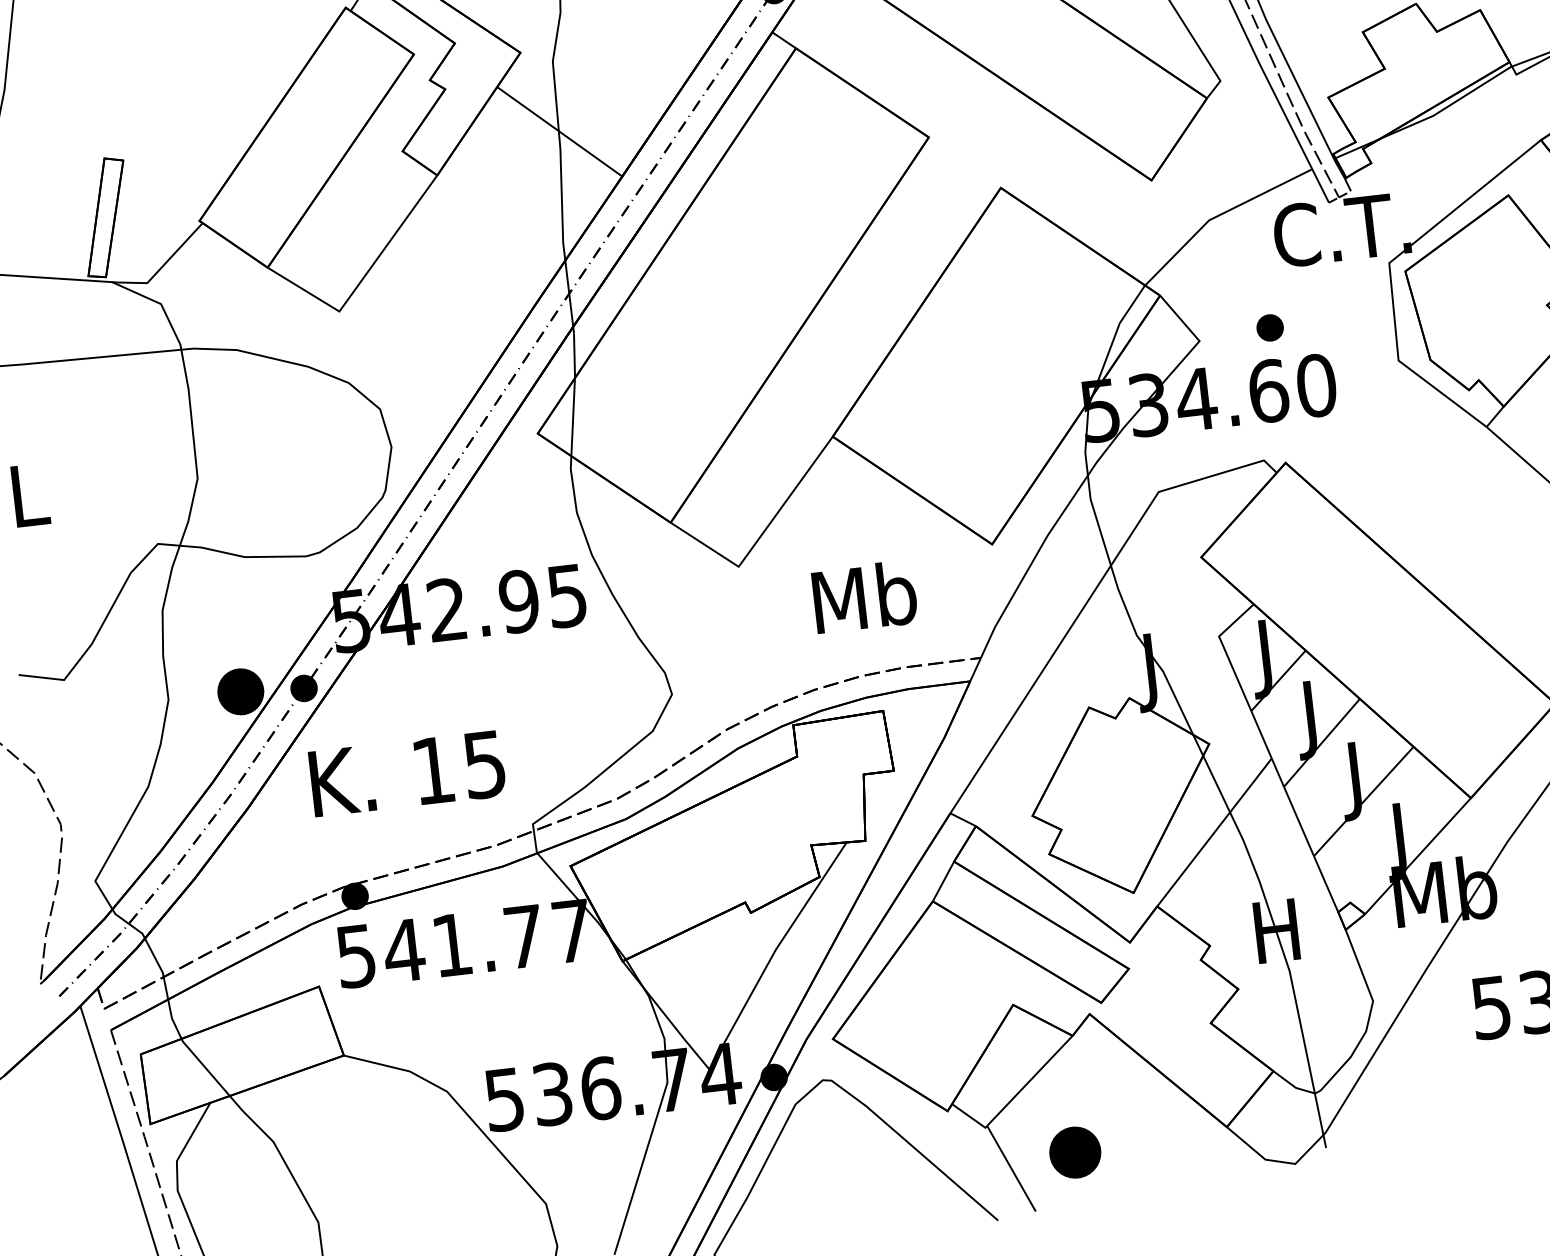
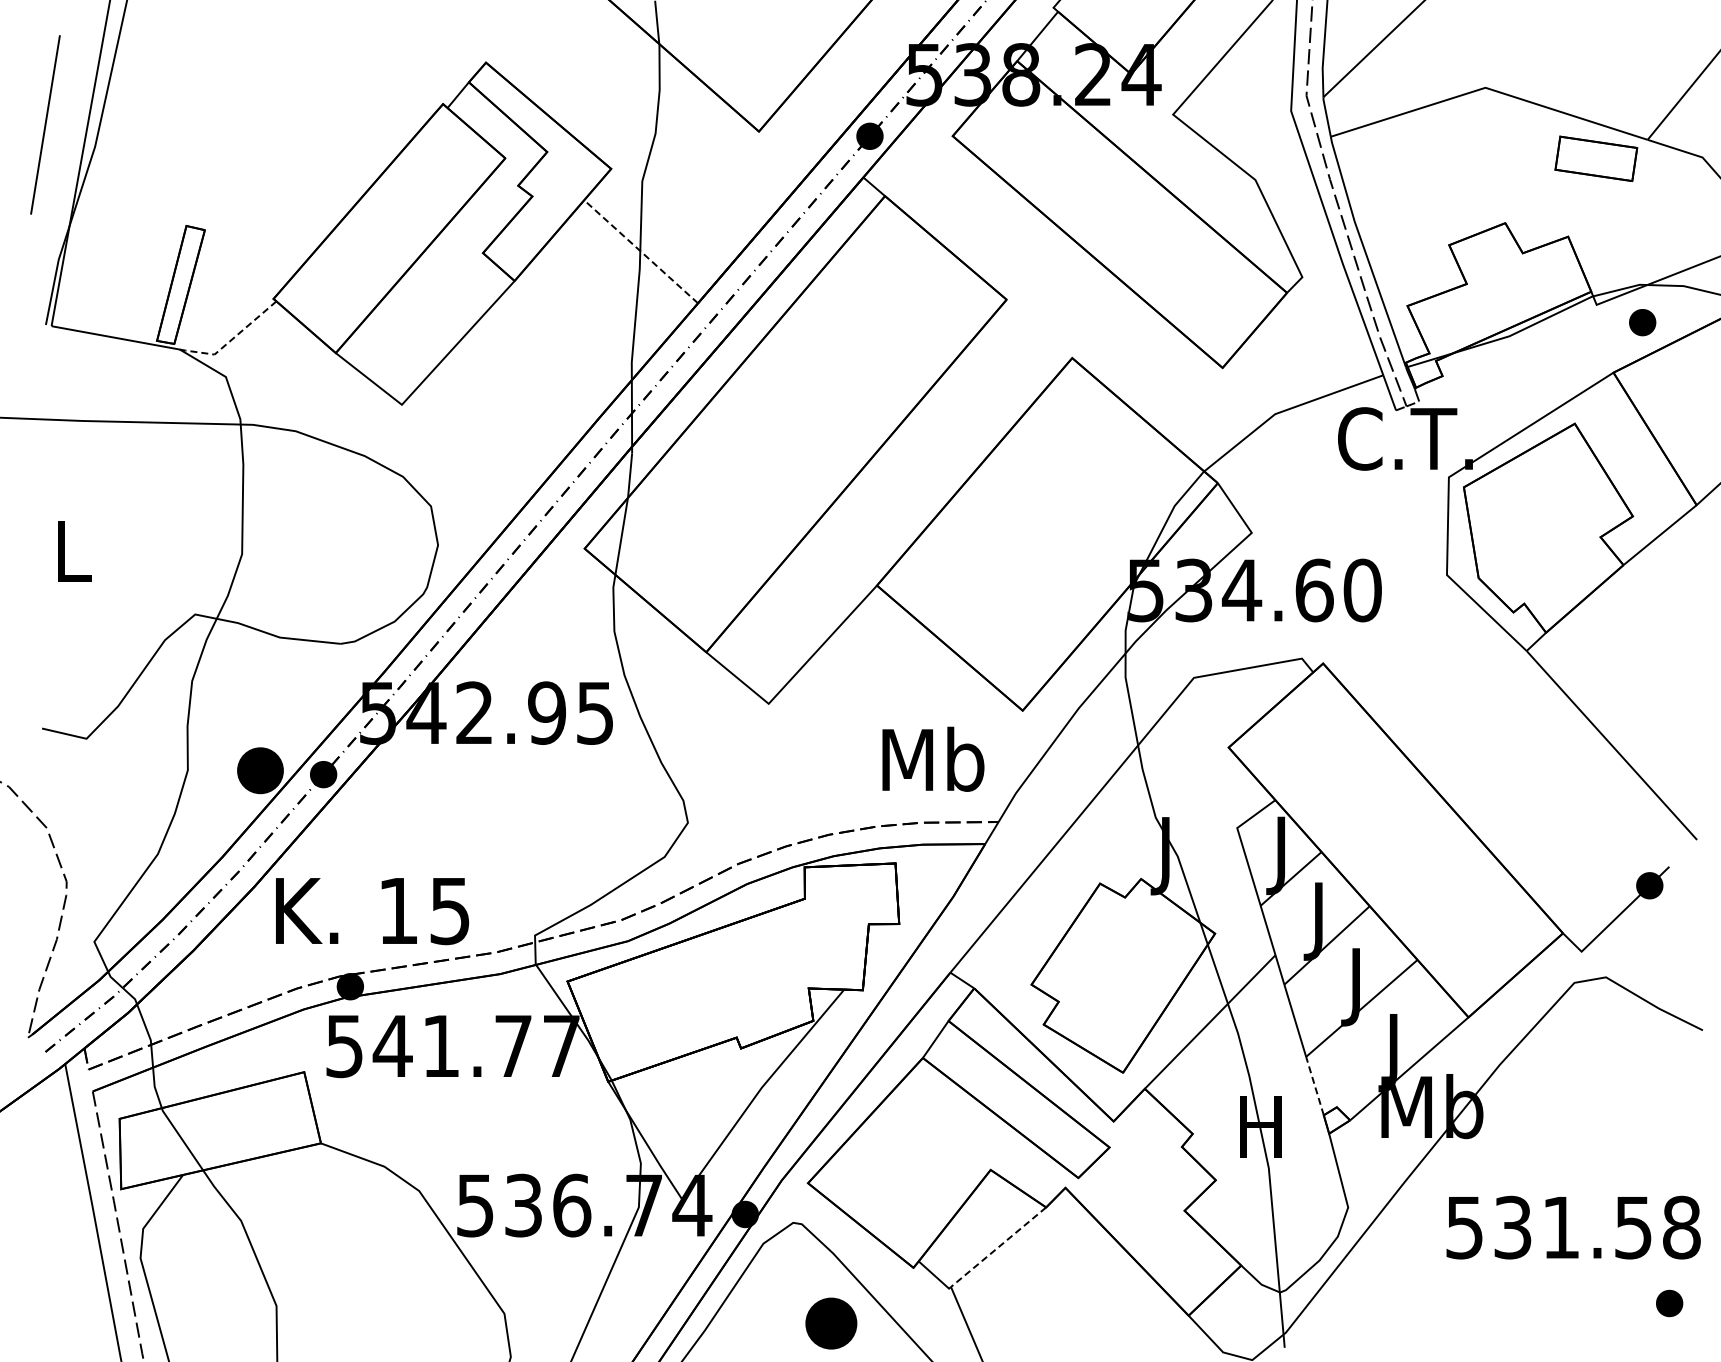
line: (560, 131) -> (641, 251), solid -> dashed
line: (164, 264) -> (233, 338), solid -> dashed
part: (1269, 327) -> (1322, 527), removed
text: (864, 596) -> (933, 758), moved
text: (407, 774) -> (372, 911), moved
line: (1325, 883) -> (1314, 1085), solid -> dashed
line: (1029, 1081) -> (998, 1247), solid -> dashed
part: (1075, 1152) -> (831, 1323), moved

